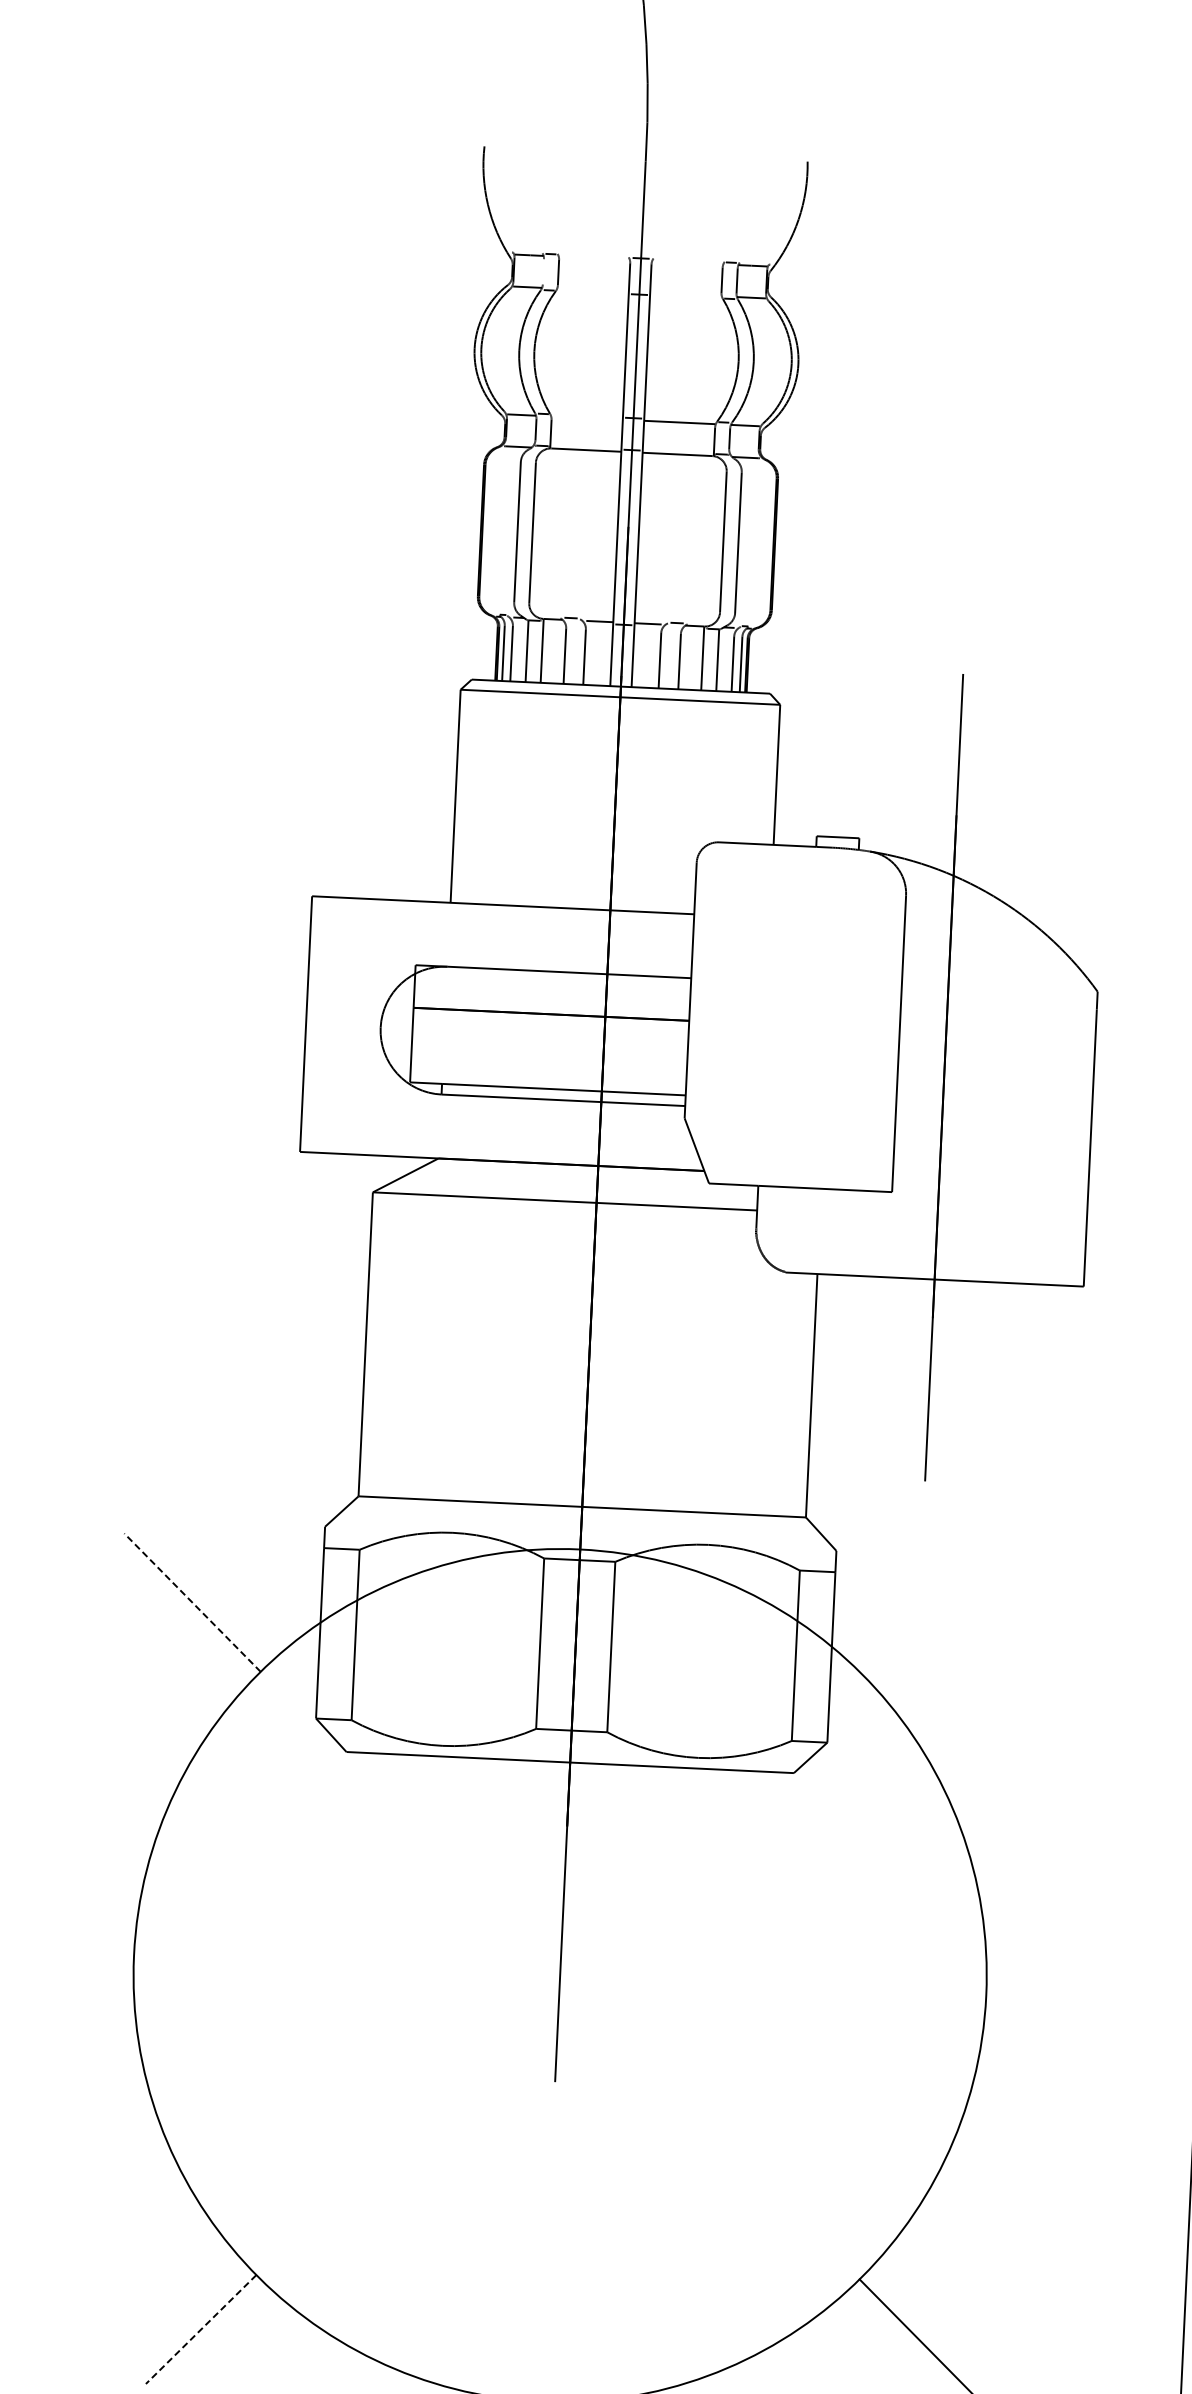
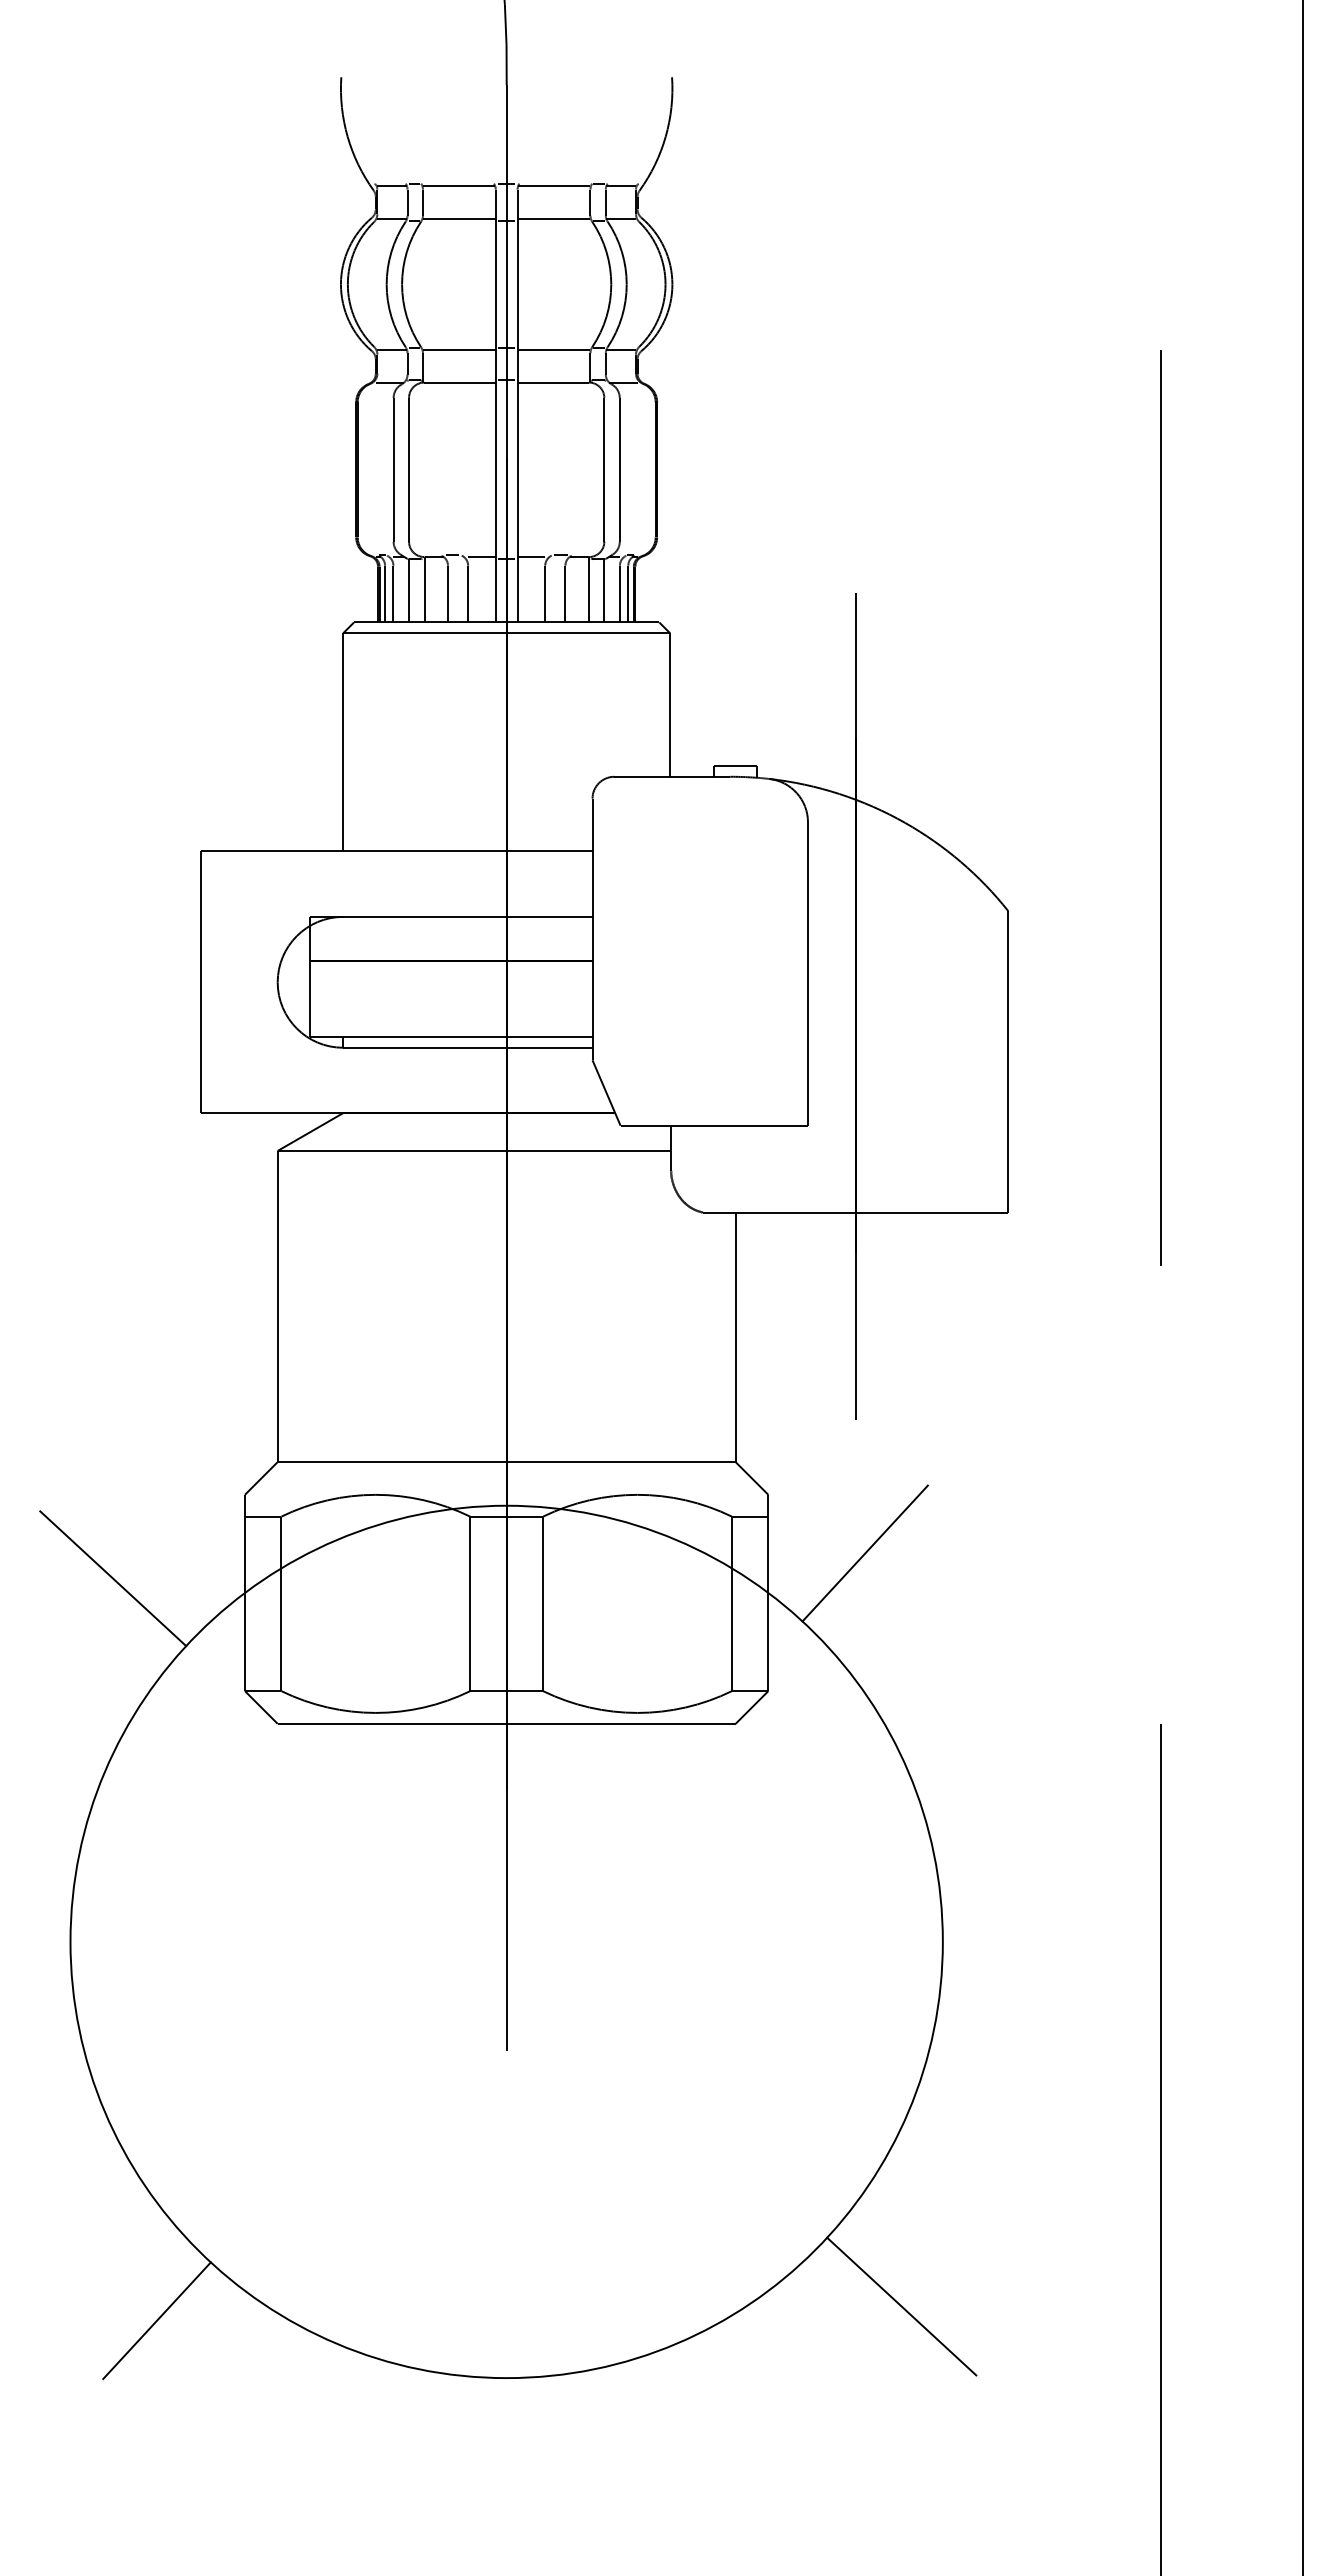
line: (593, 258) -> (458, 186), added
line: (687, 262) -> (554, 186), added
line: (543, 271) -> (407, 202), added
line: (592, 290) -> (458, 219), added
line: (685, 295) -> (553, 219), added
line: (586, 417) -> (458, 349), added
line: (191, 1602) -> (112, 1578), dashed -> solid
line: (927, 1612) -> (864, 1553), added
line: (200, 2330) -> (156, 2321), dashed -> solid

